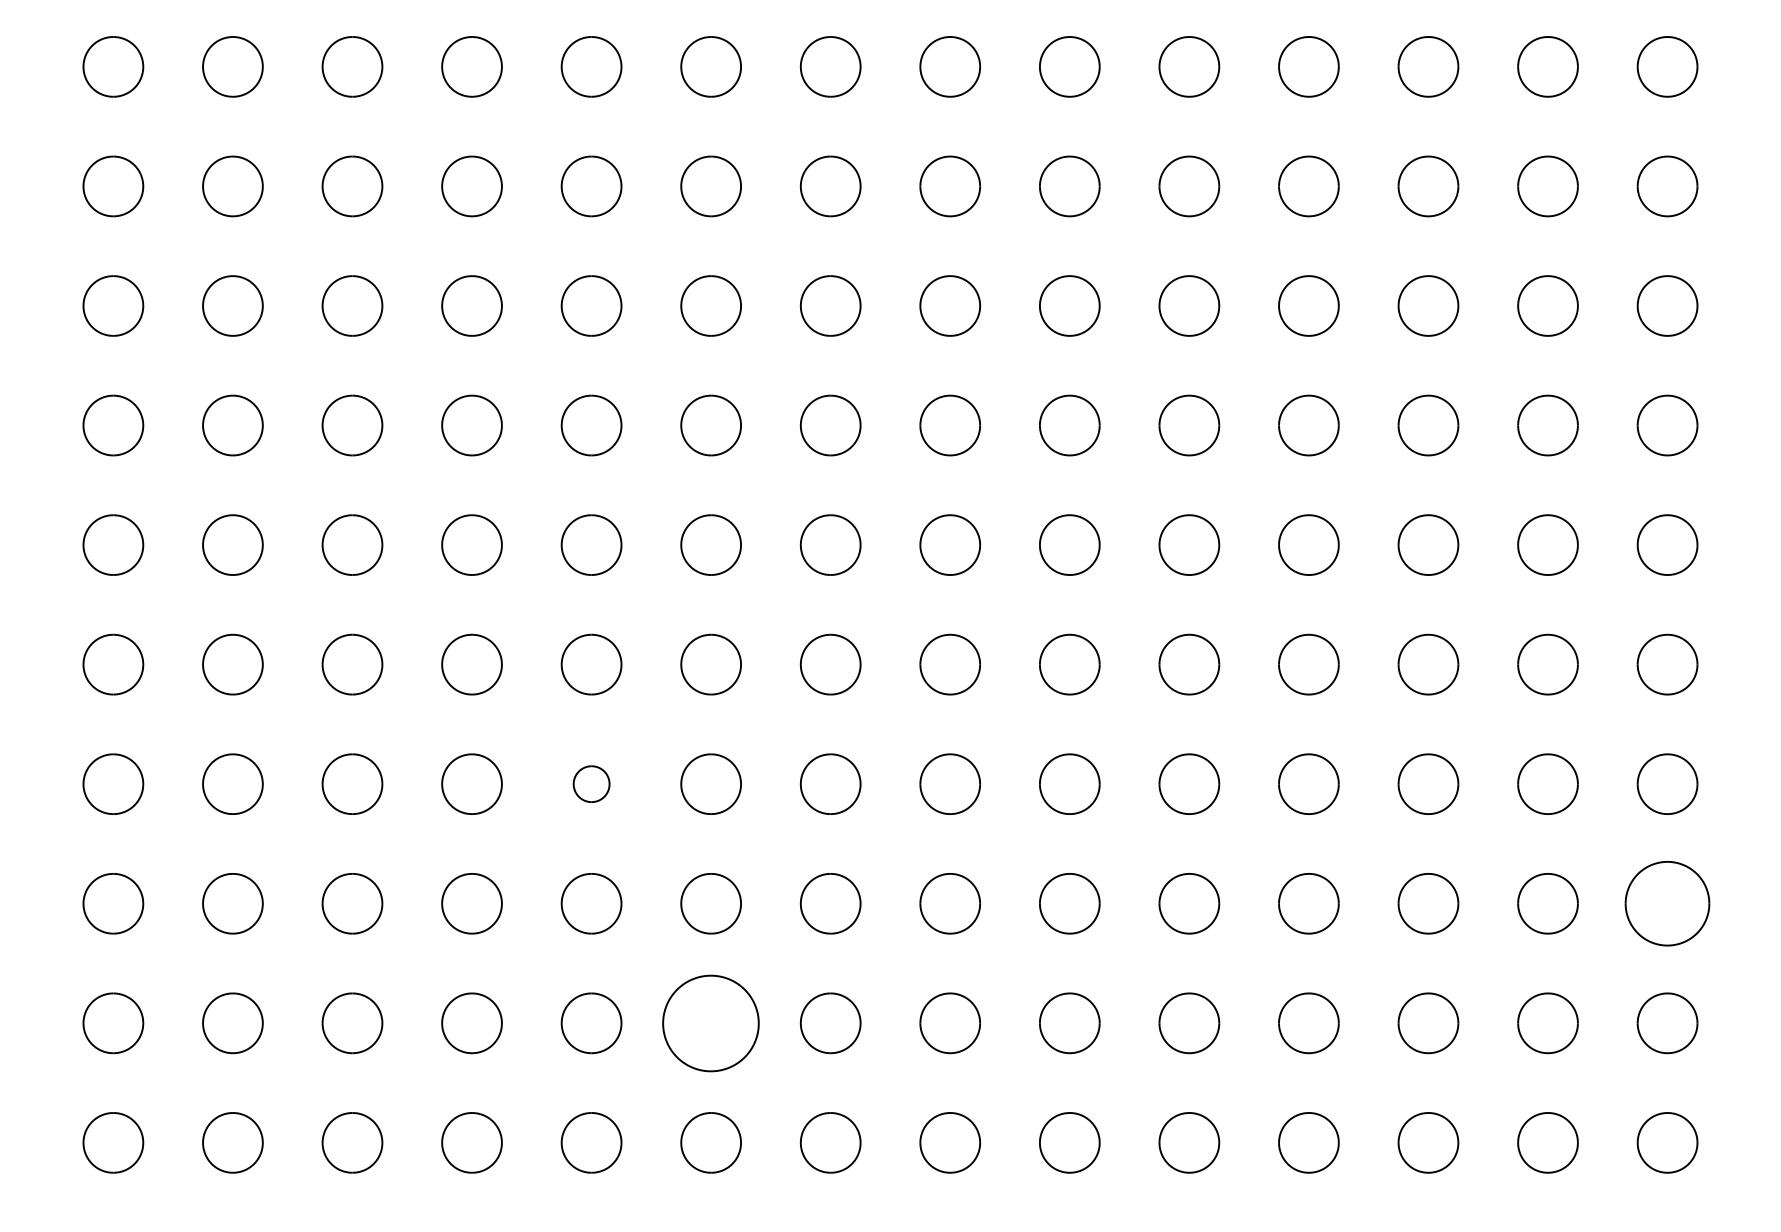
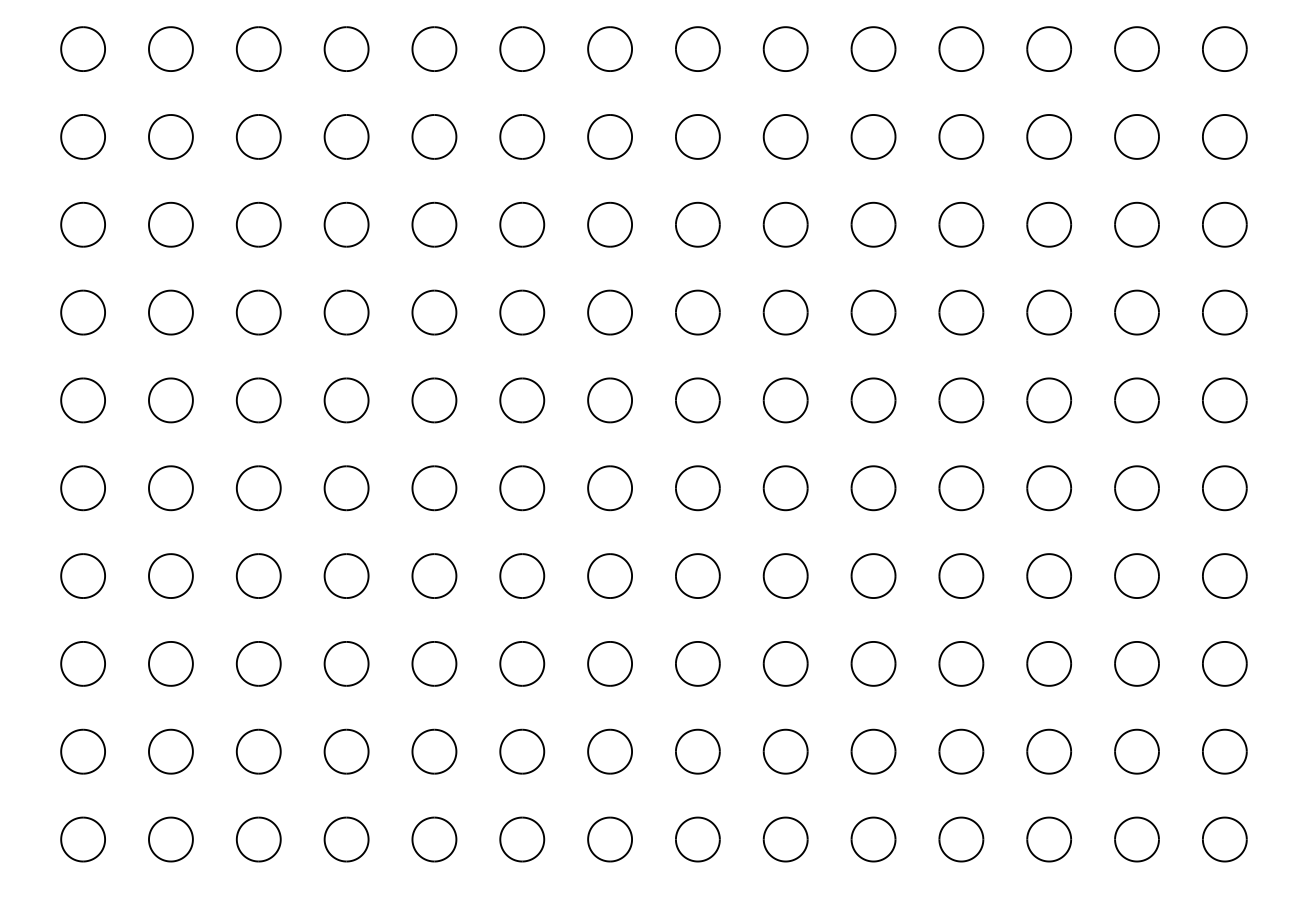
part: (591, 783) -> (434, 575), size x1.67
part: (1667, 903) -> (1224, 663), size x0.71
part: (711, 1023) -> (522, 751), size x0.62

